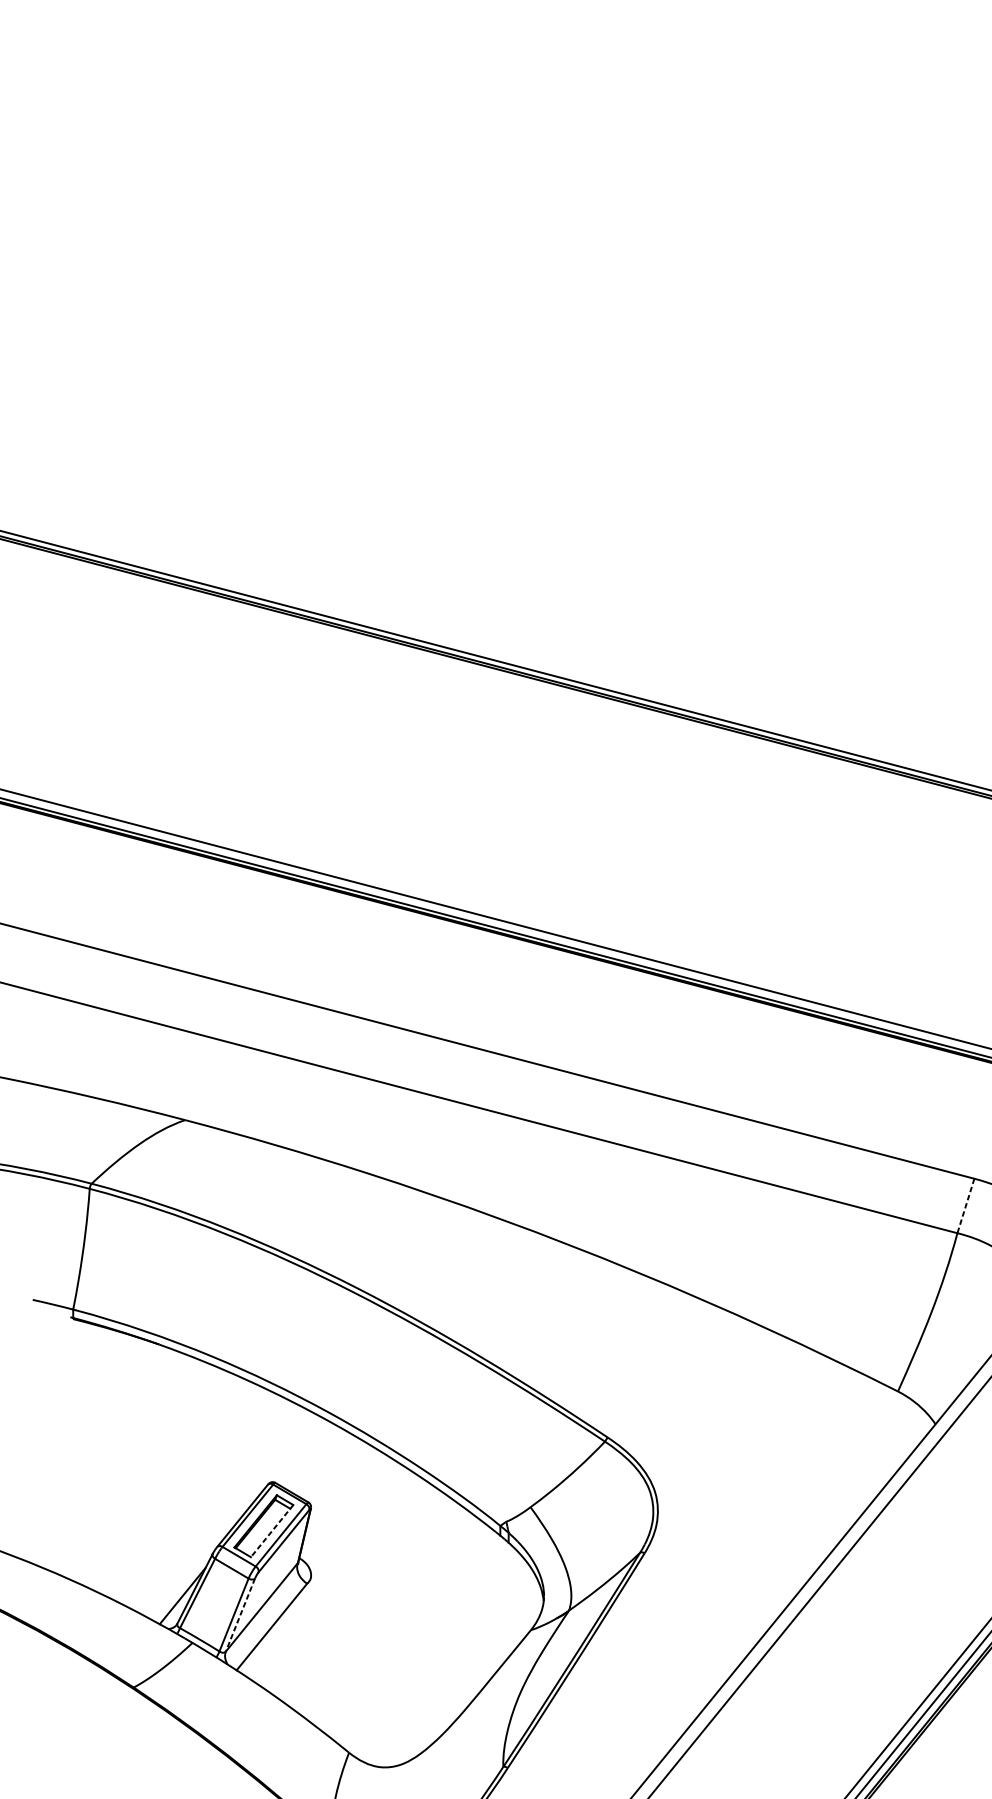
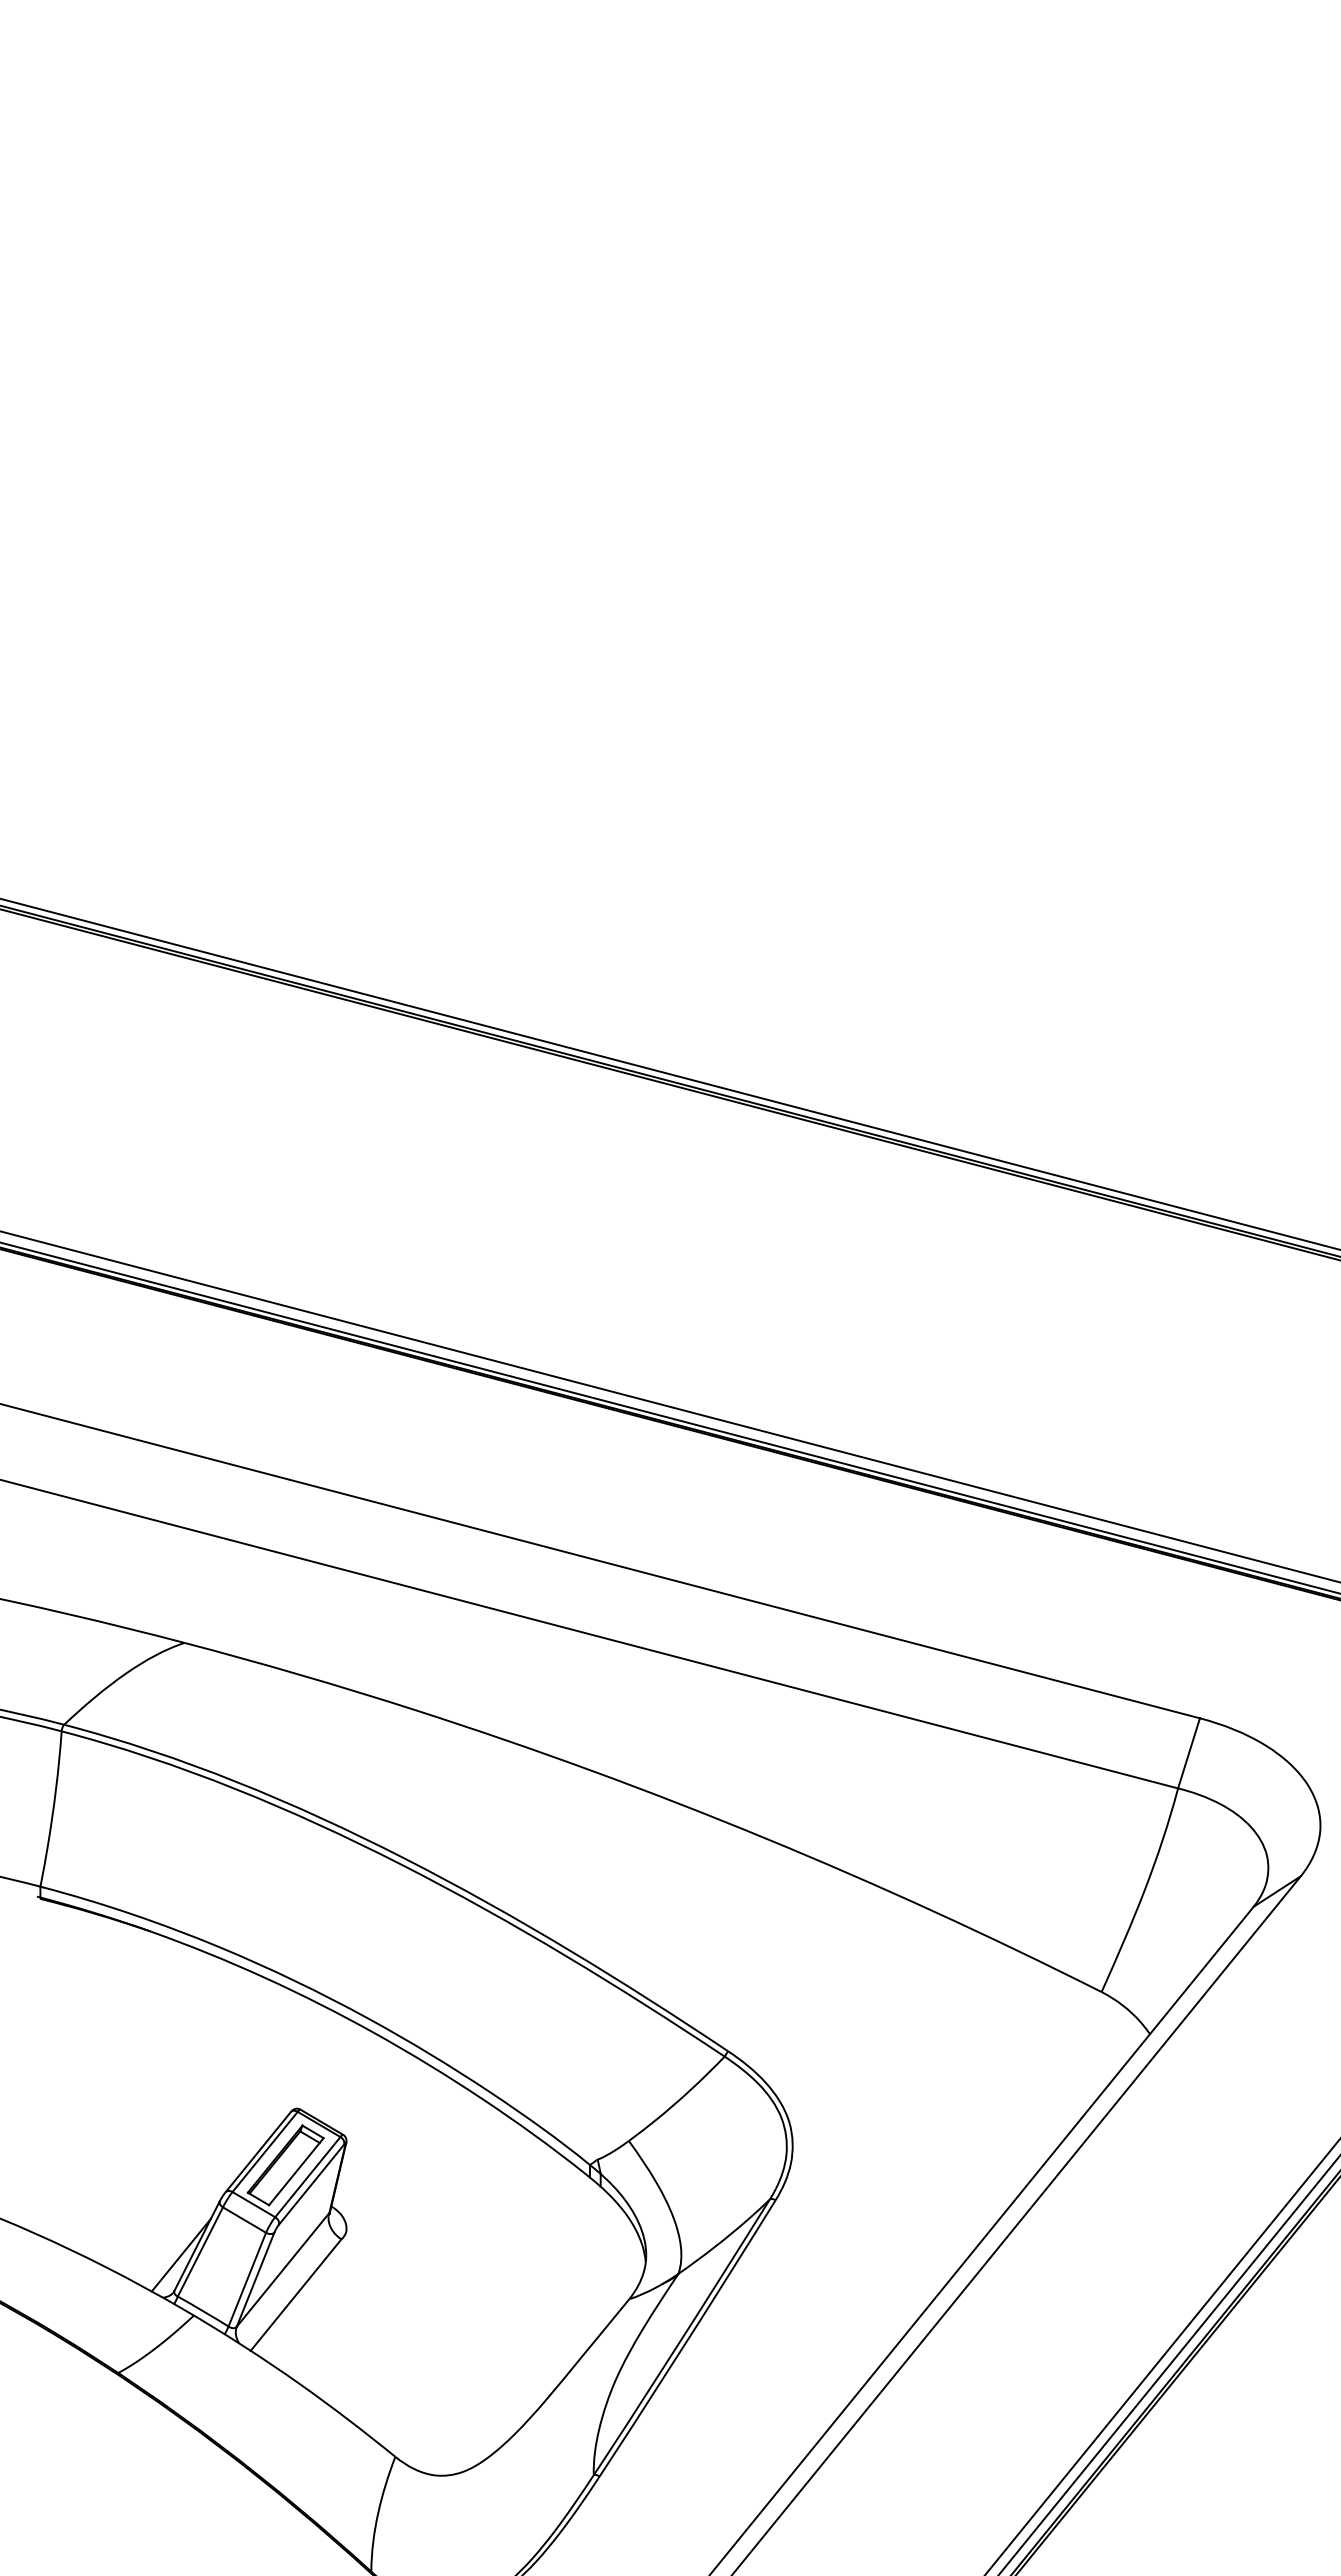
line: (966, 1206) -> (1189, 1753), dashed -> solid
line: (272, 1531) -> (296, 2172), dashed -> solid
line: (240, 1614) -> (255, 2279), dashed -> solid

